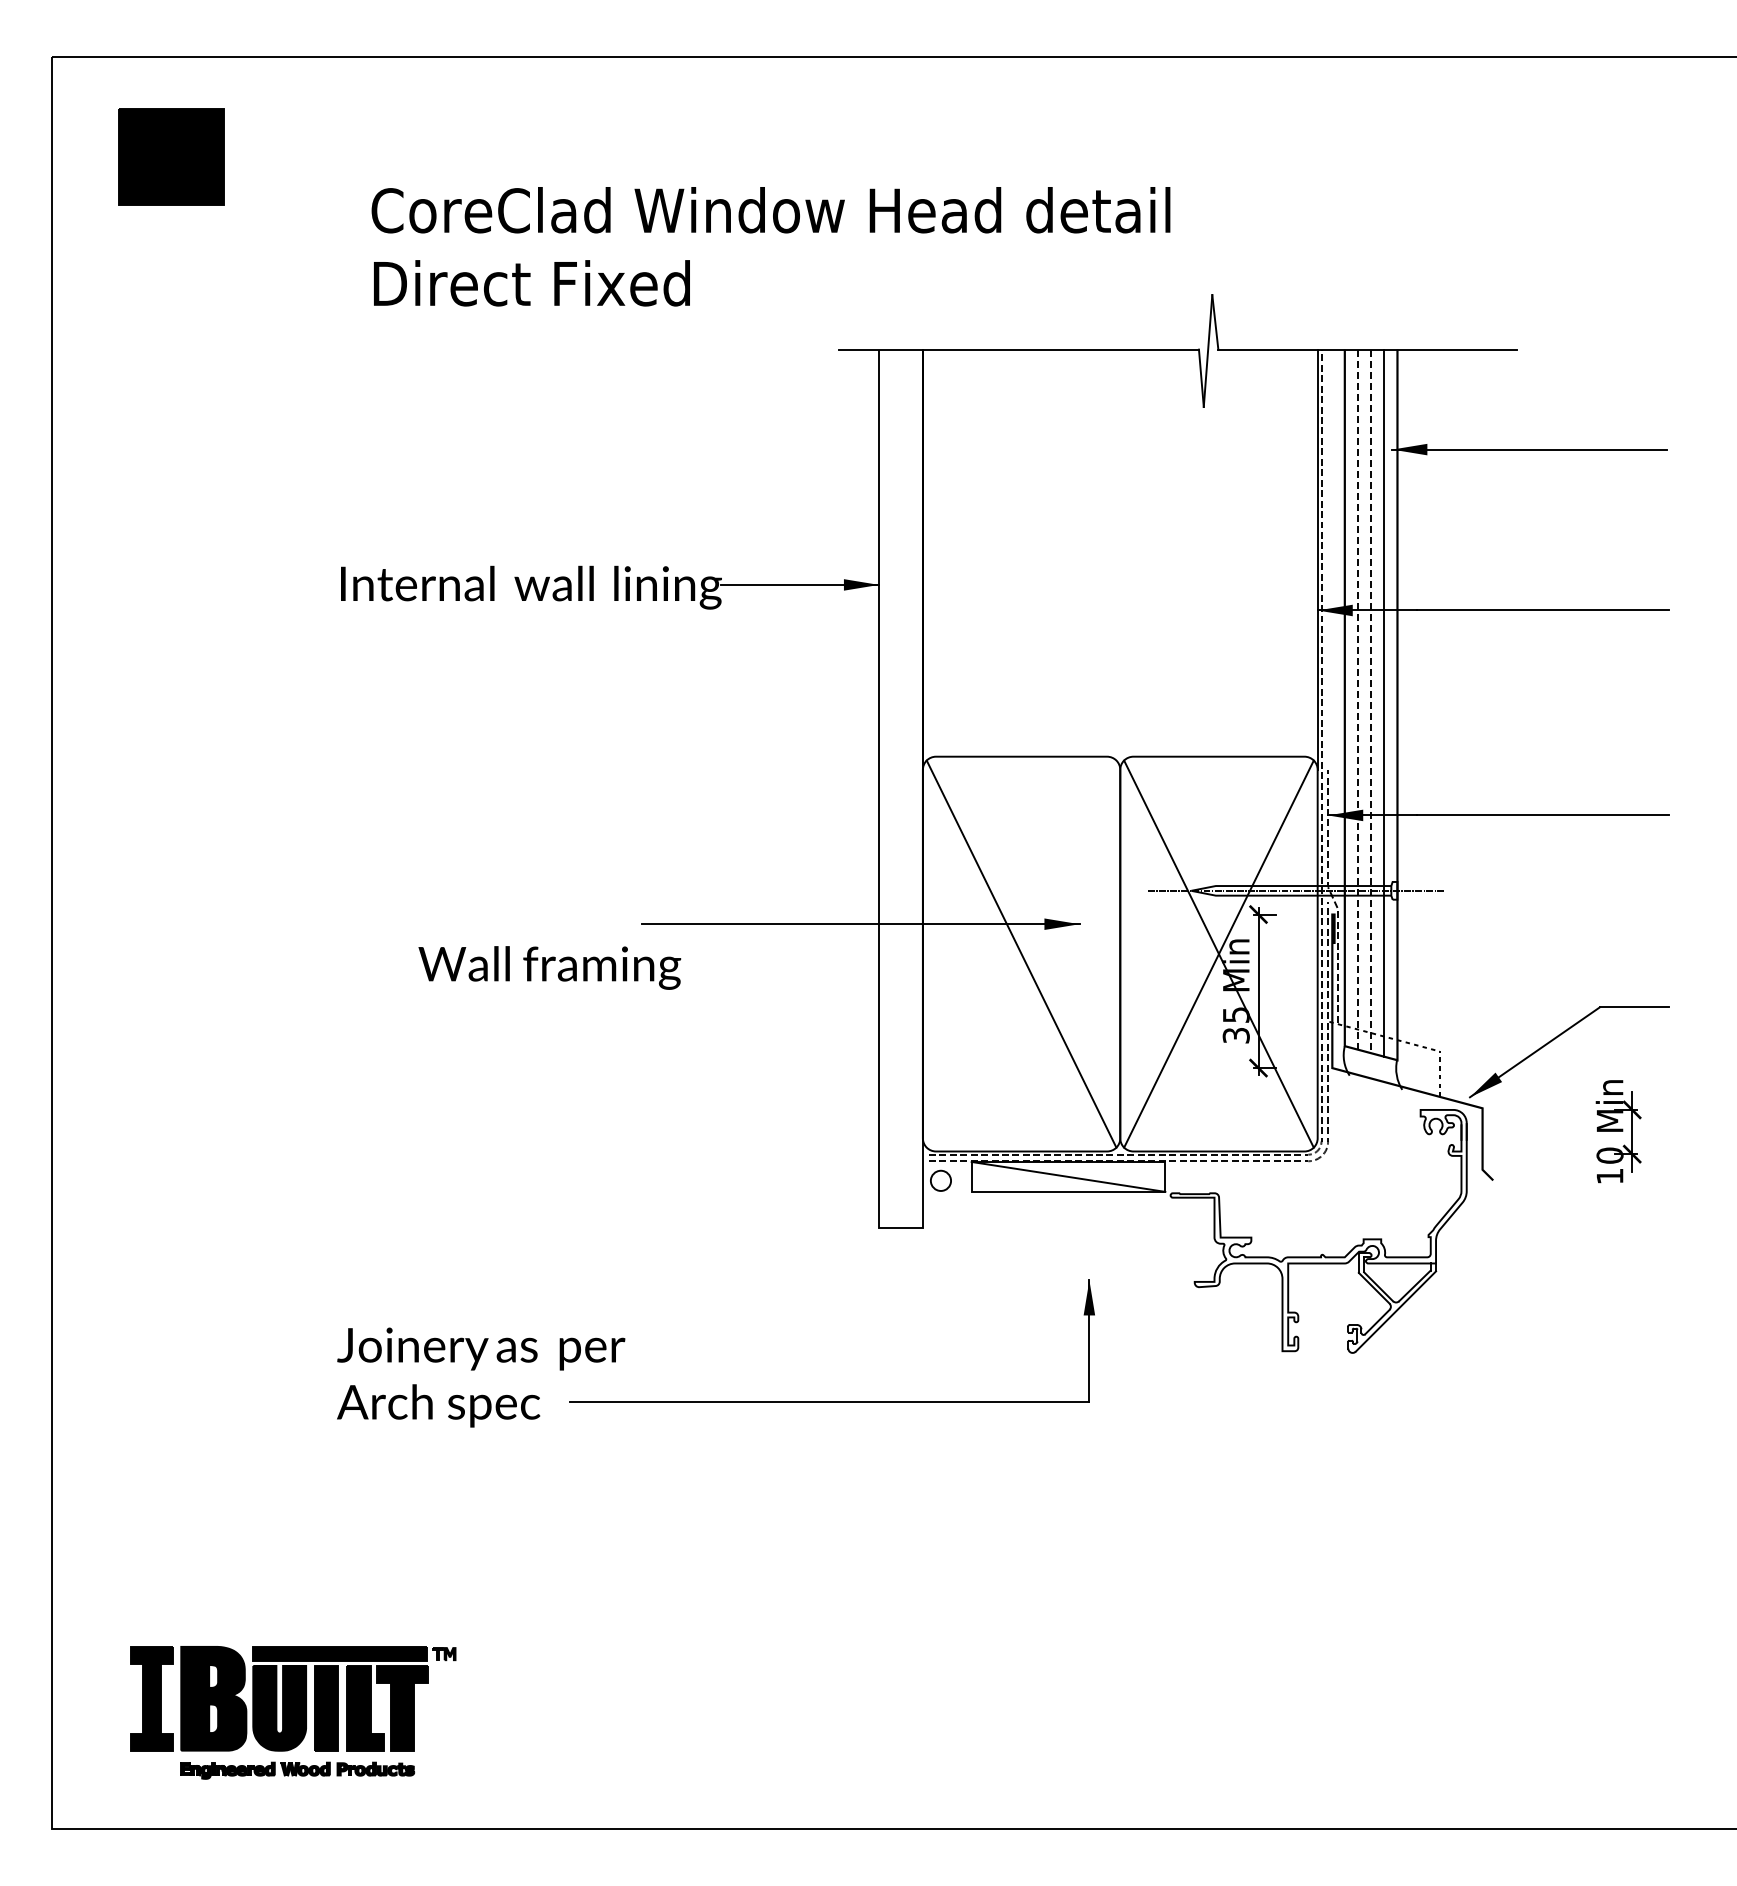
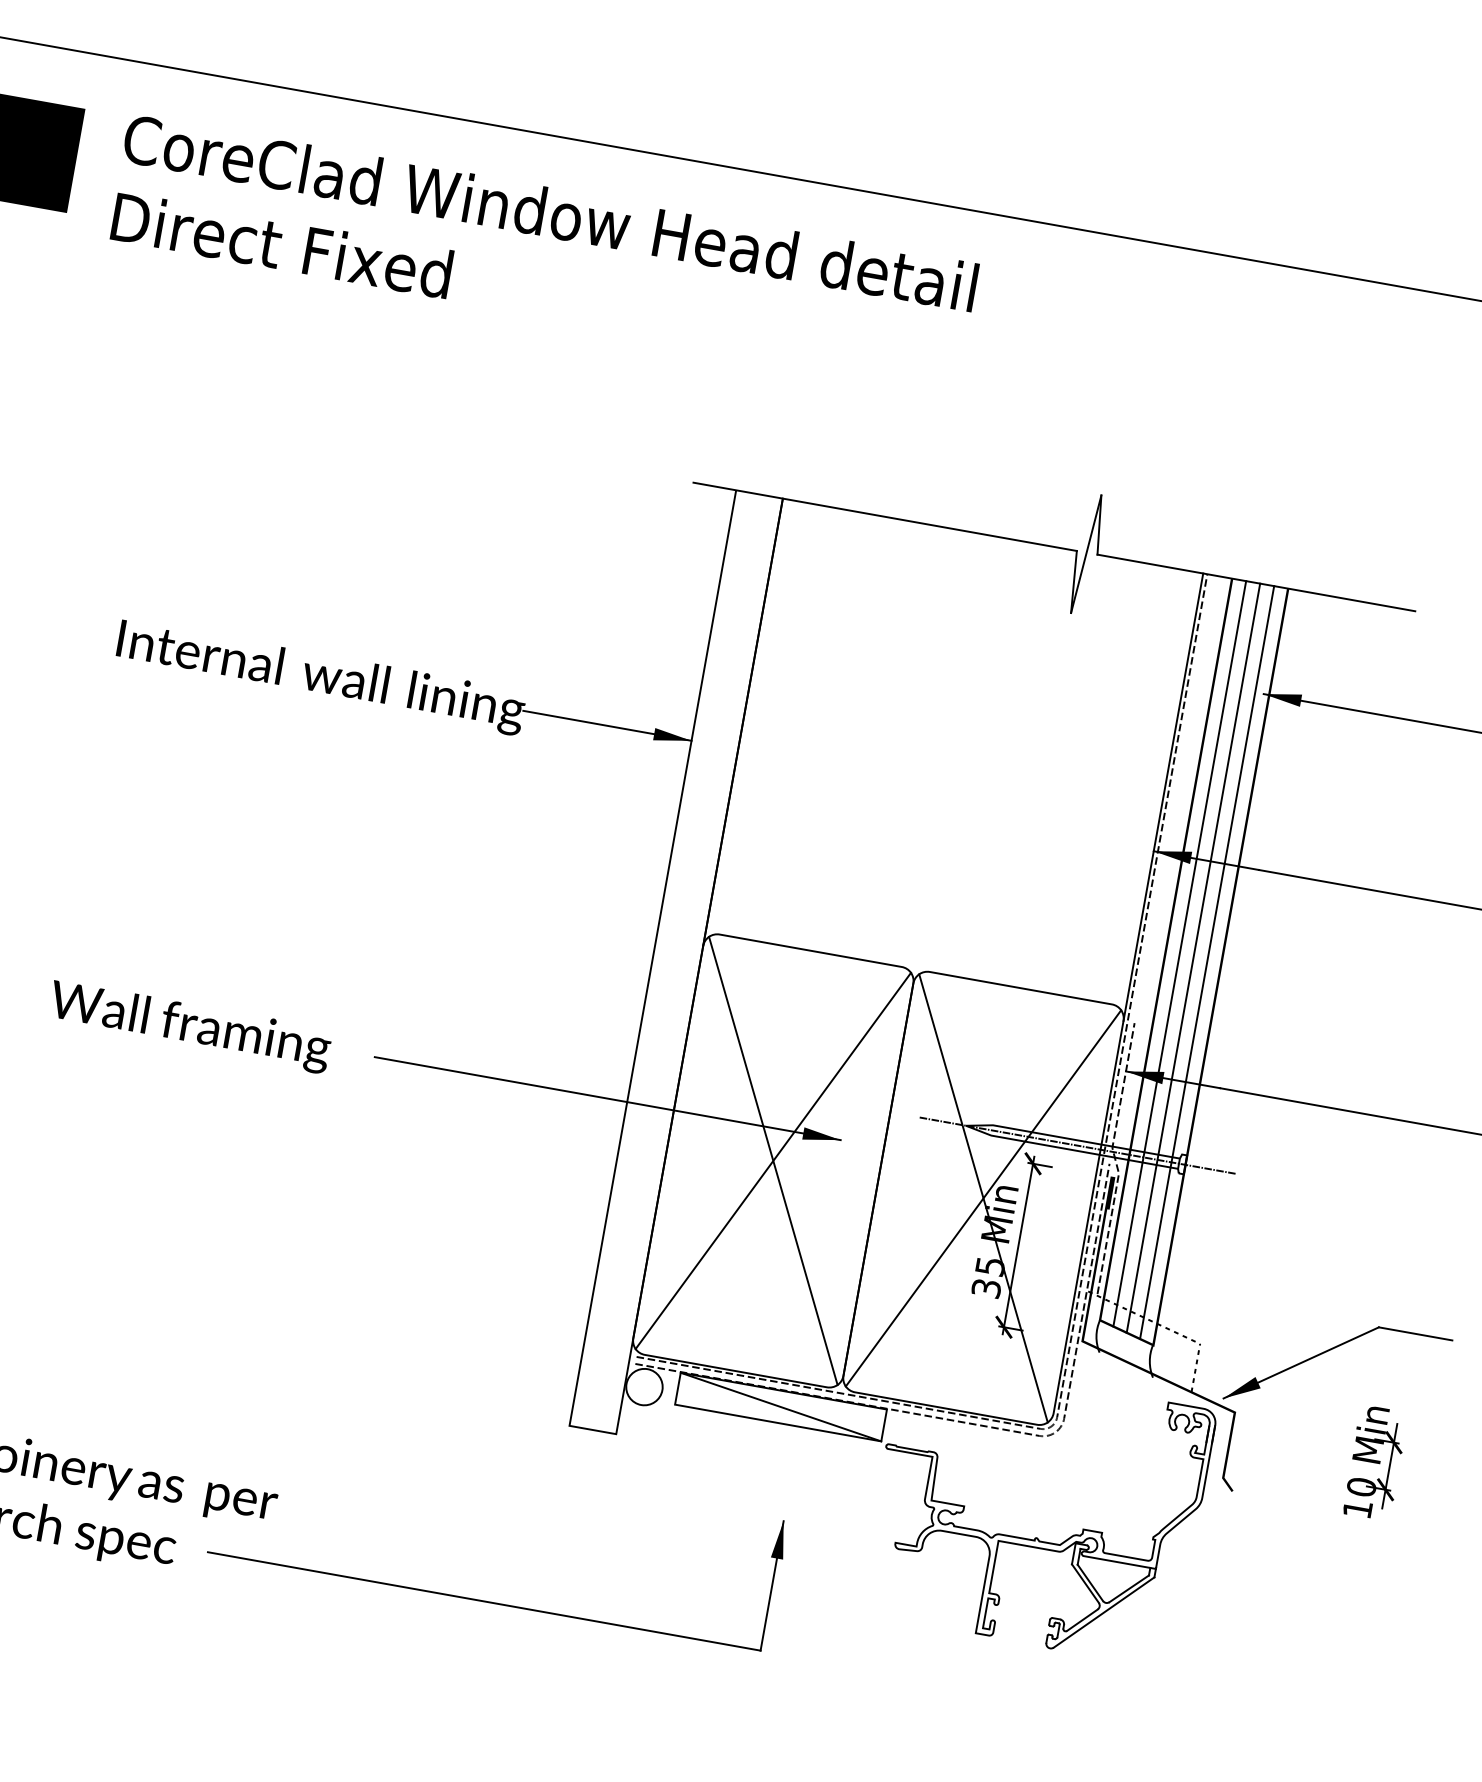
text: (770, 246) -> (543, 251), moved
line: (1357, 700) -> (1179, 954), dashed -> solid
line: (1371, 701) -> (1193, 958), dashed -> solid
line: (1021, 953) -> (773, 1160), added
text: (549, 967) -> (189, 1026), moved
circle: (940, 1180) -> (644, 1386), size x1.67

